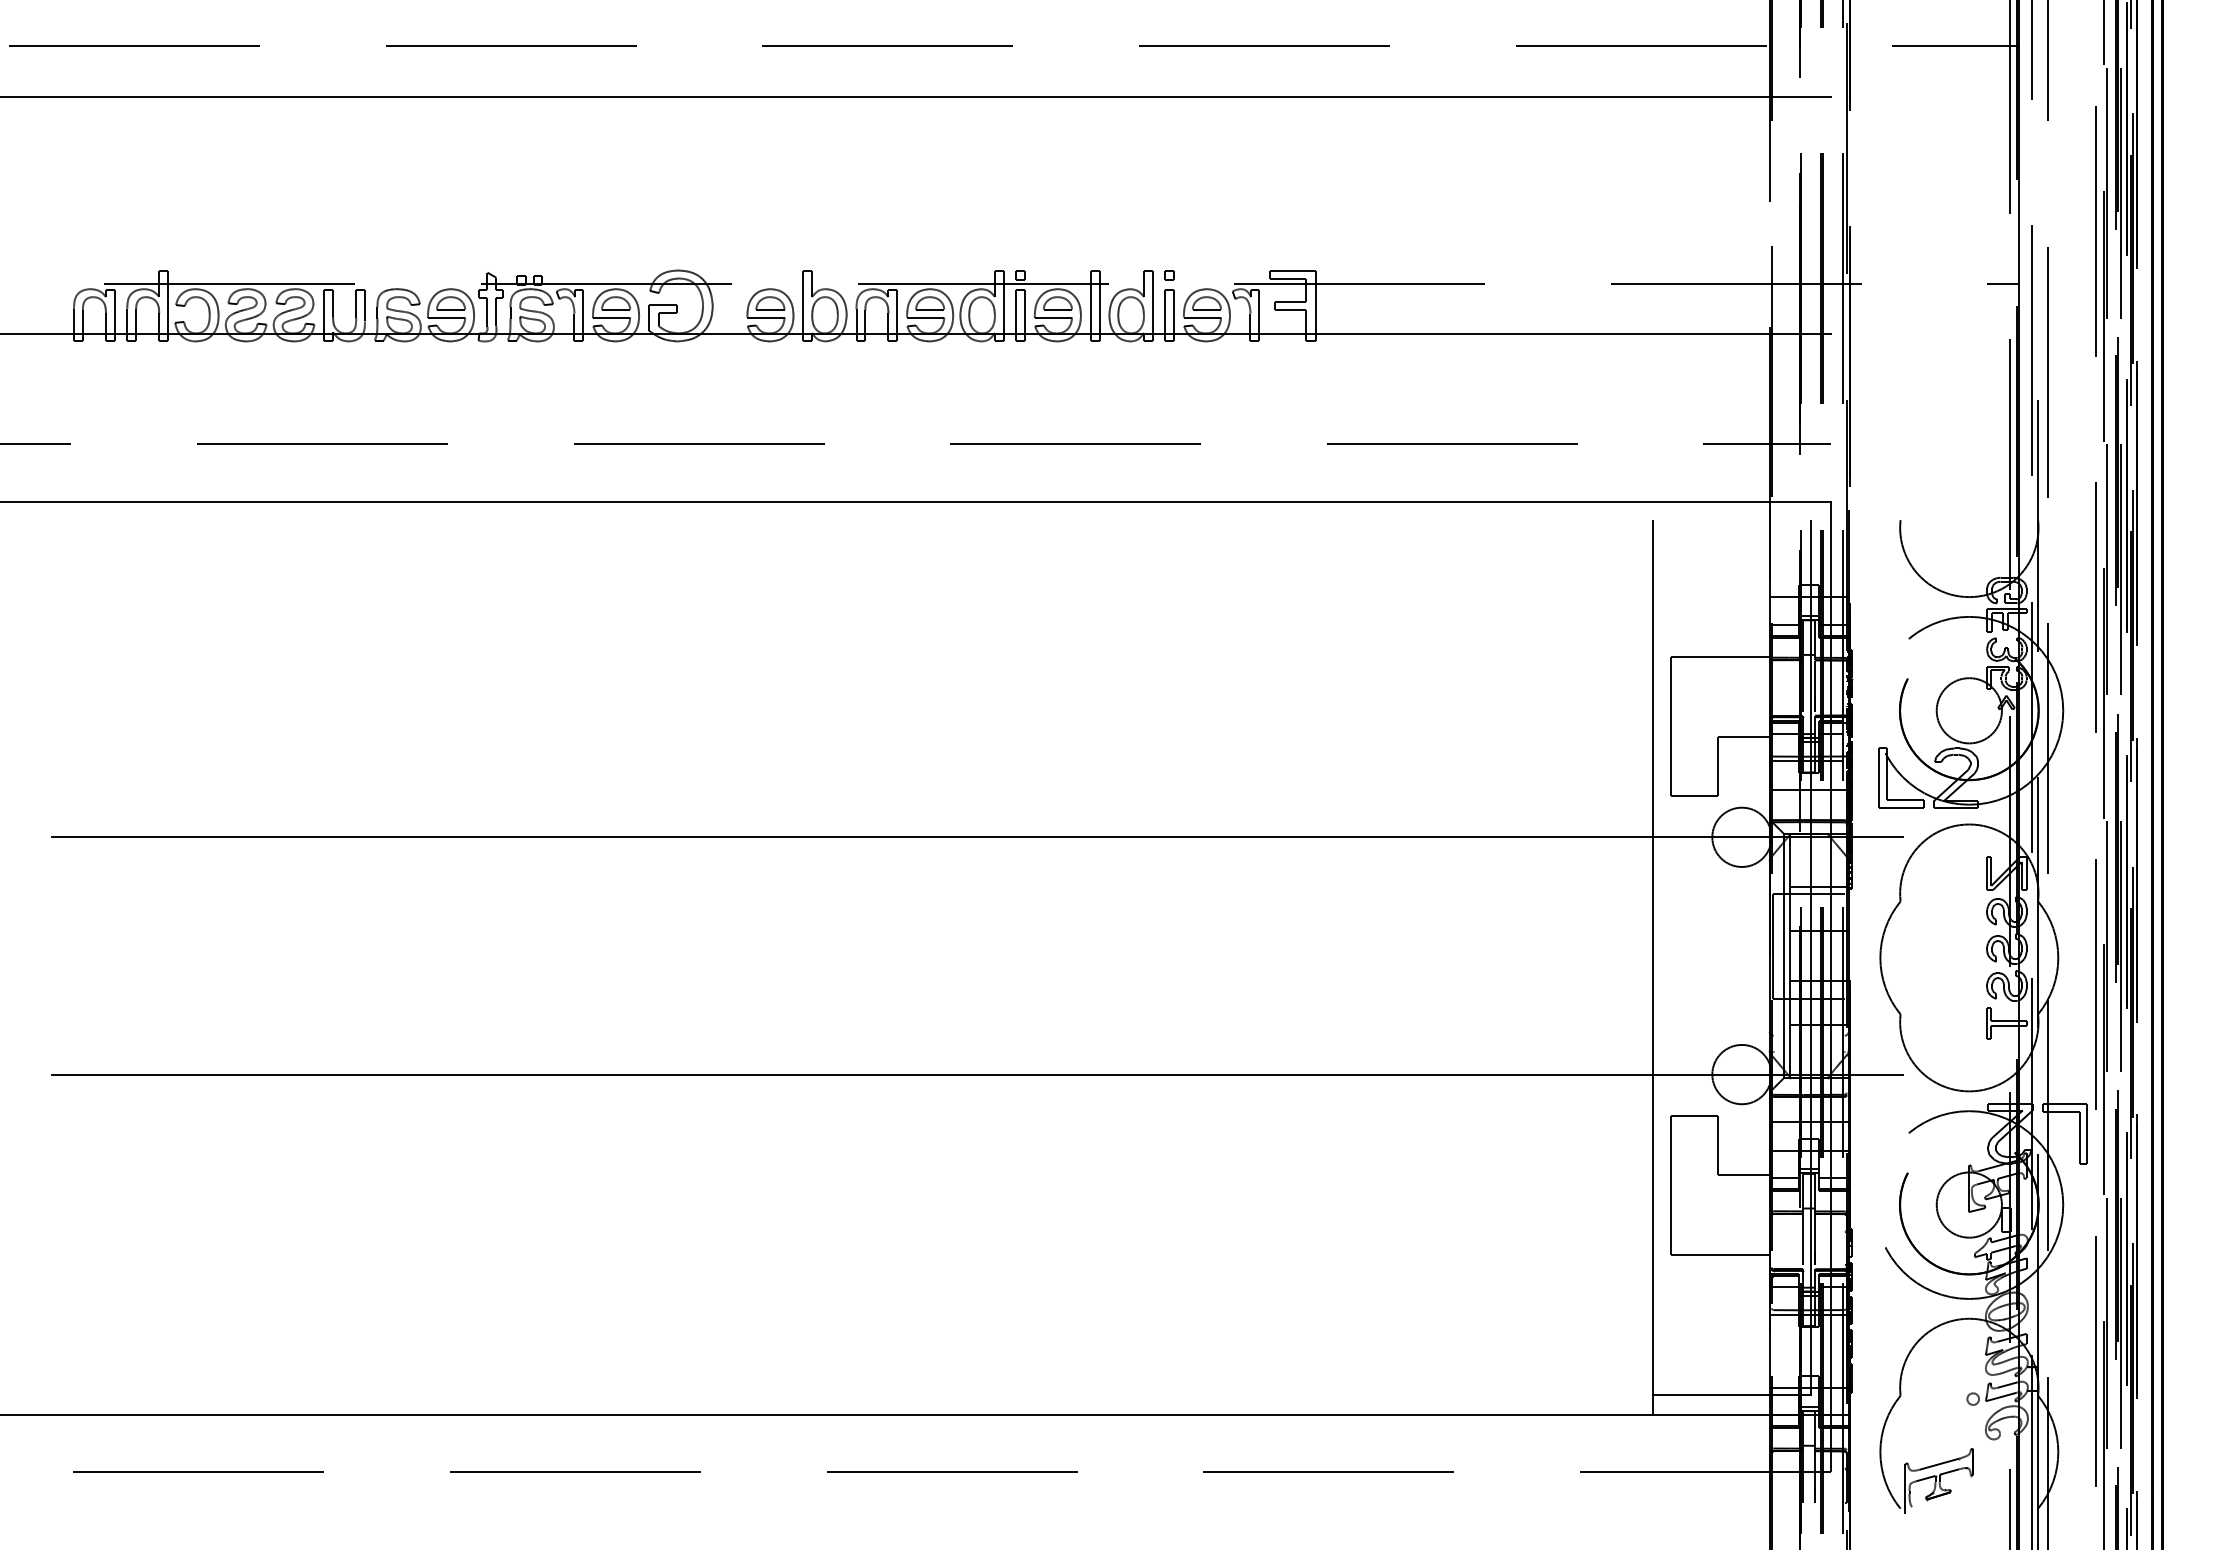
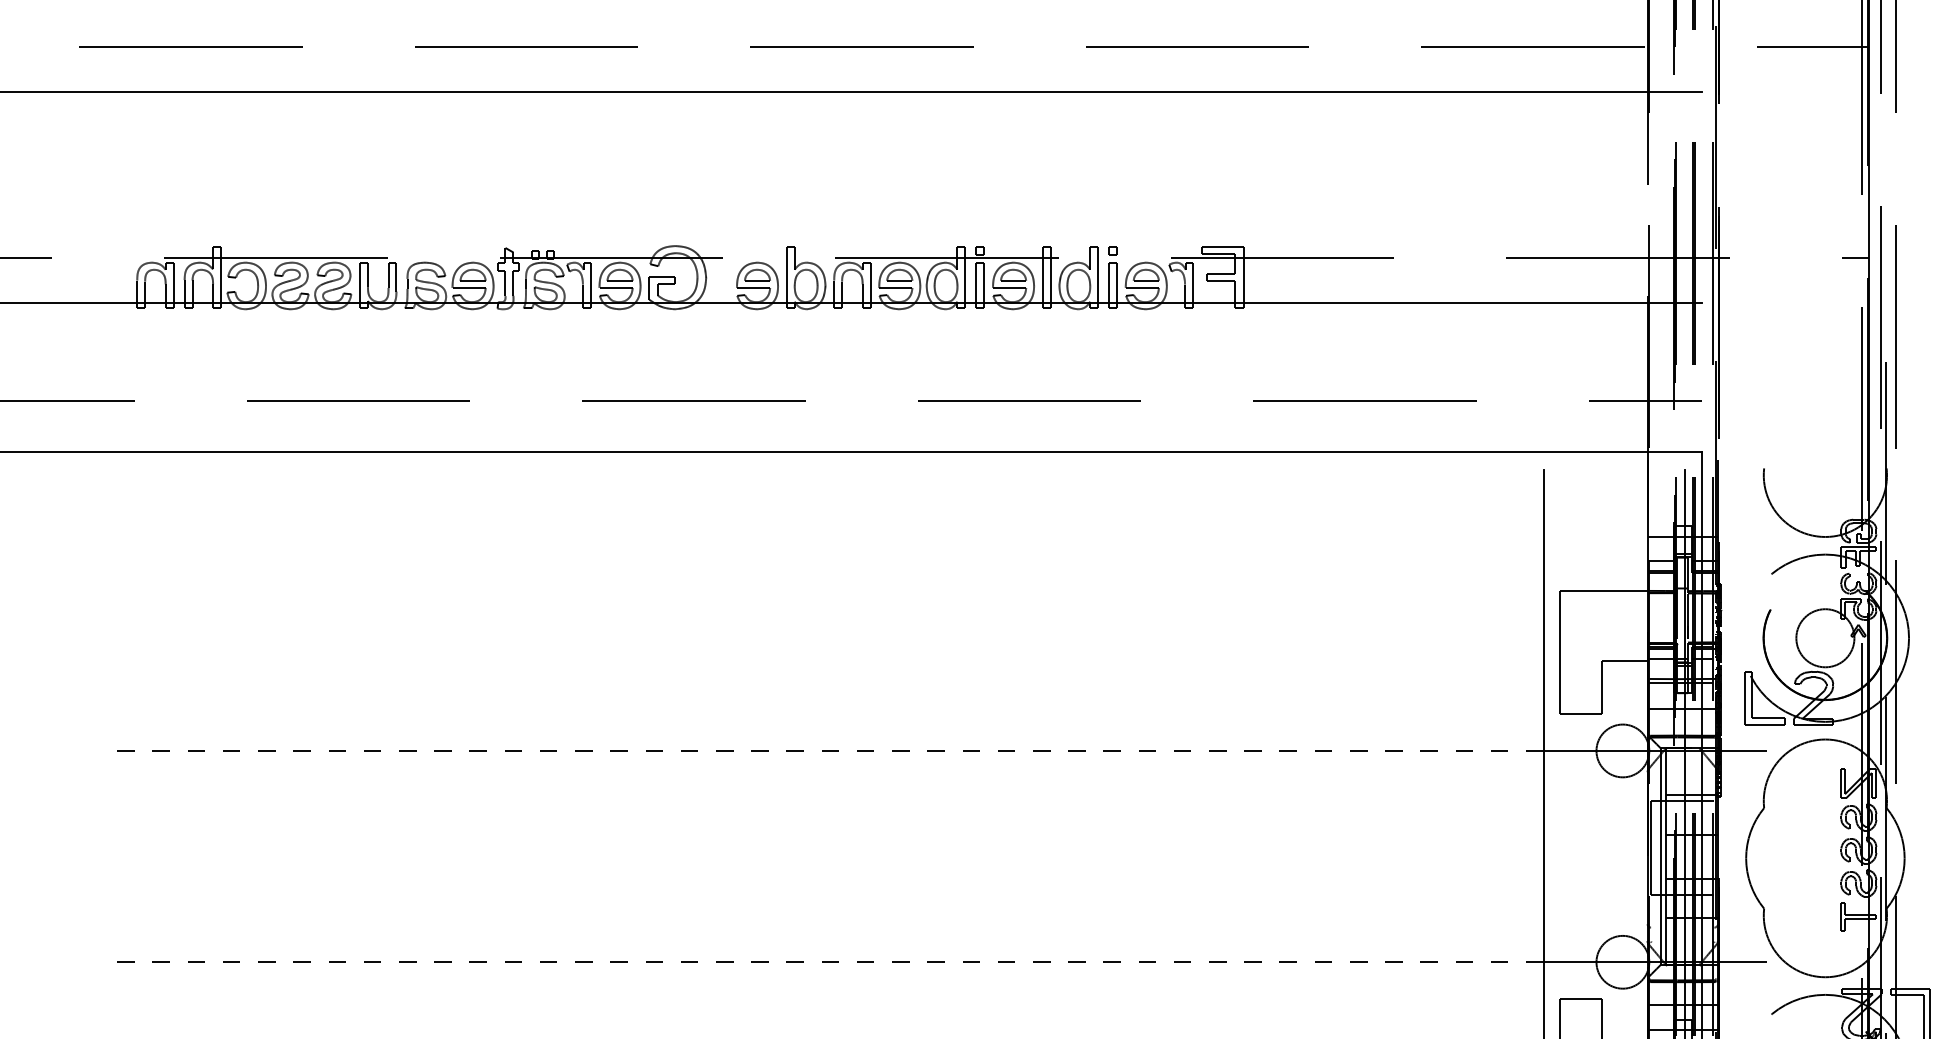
line: (852, 837) -> (830, 751), solid -> dashed
line: (852, 1074) -> (830, 962), solid -> dashed

